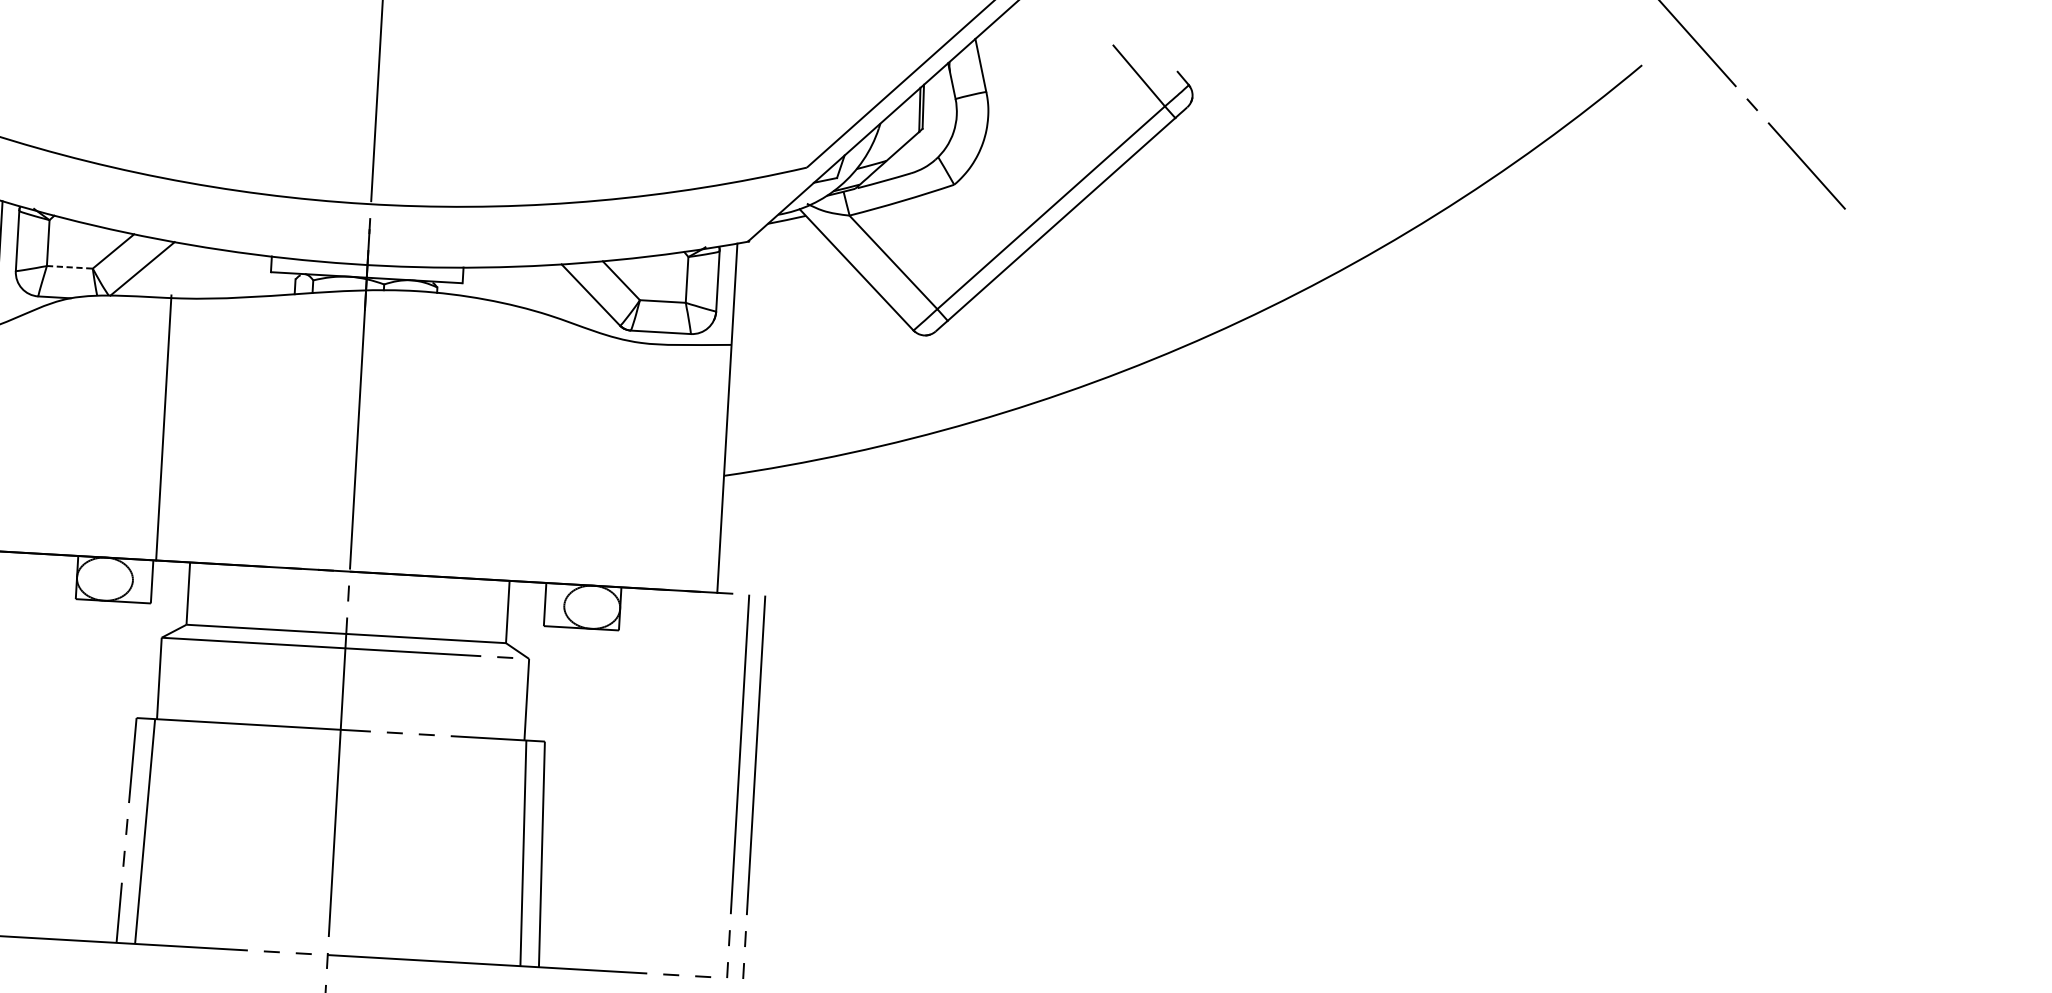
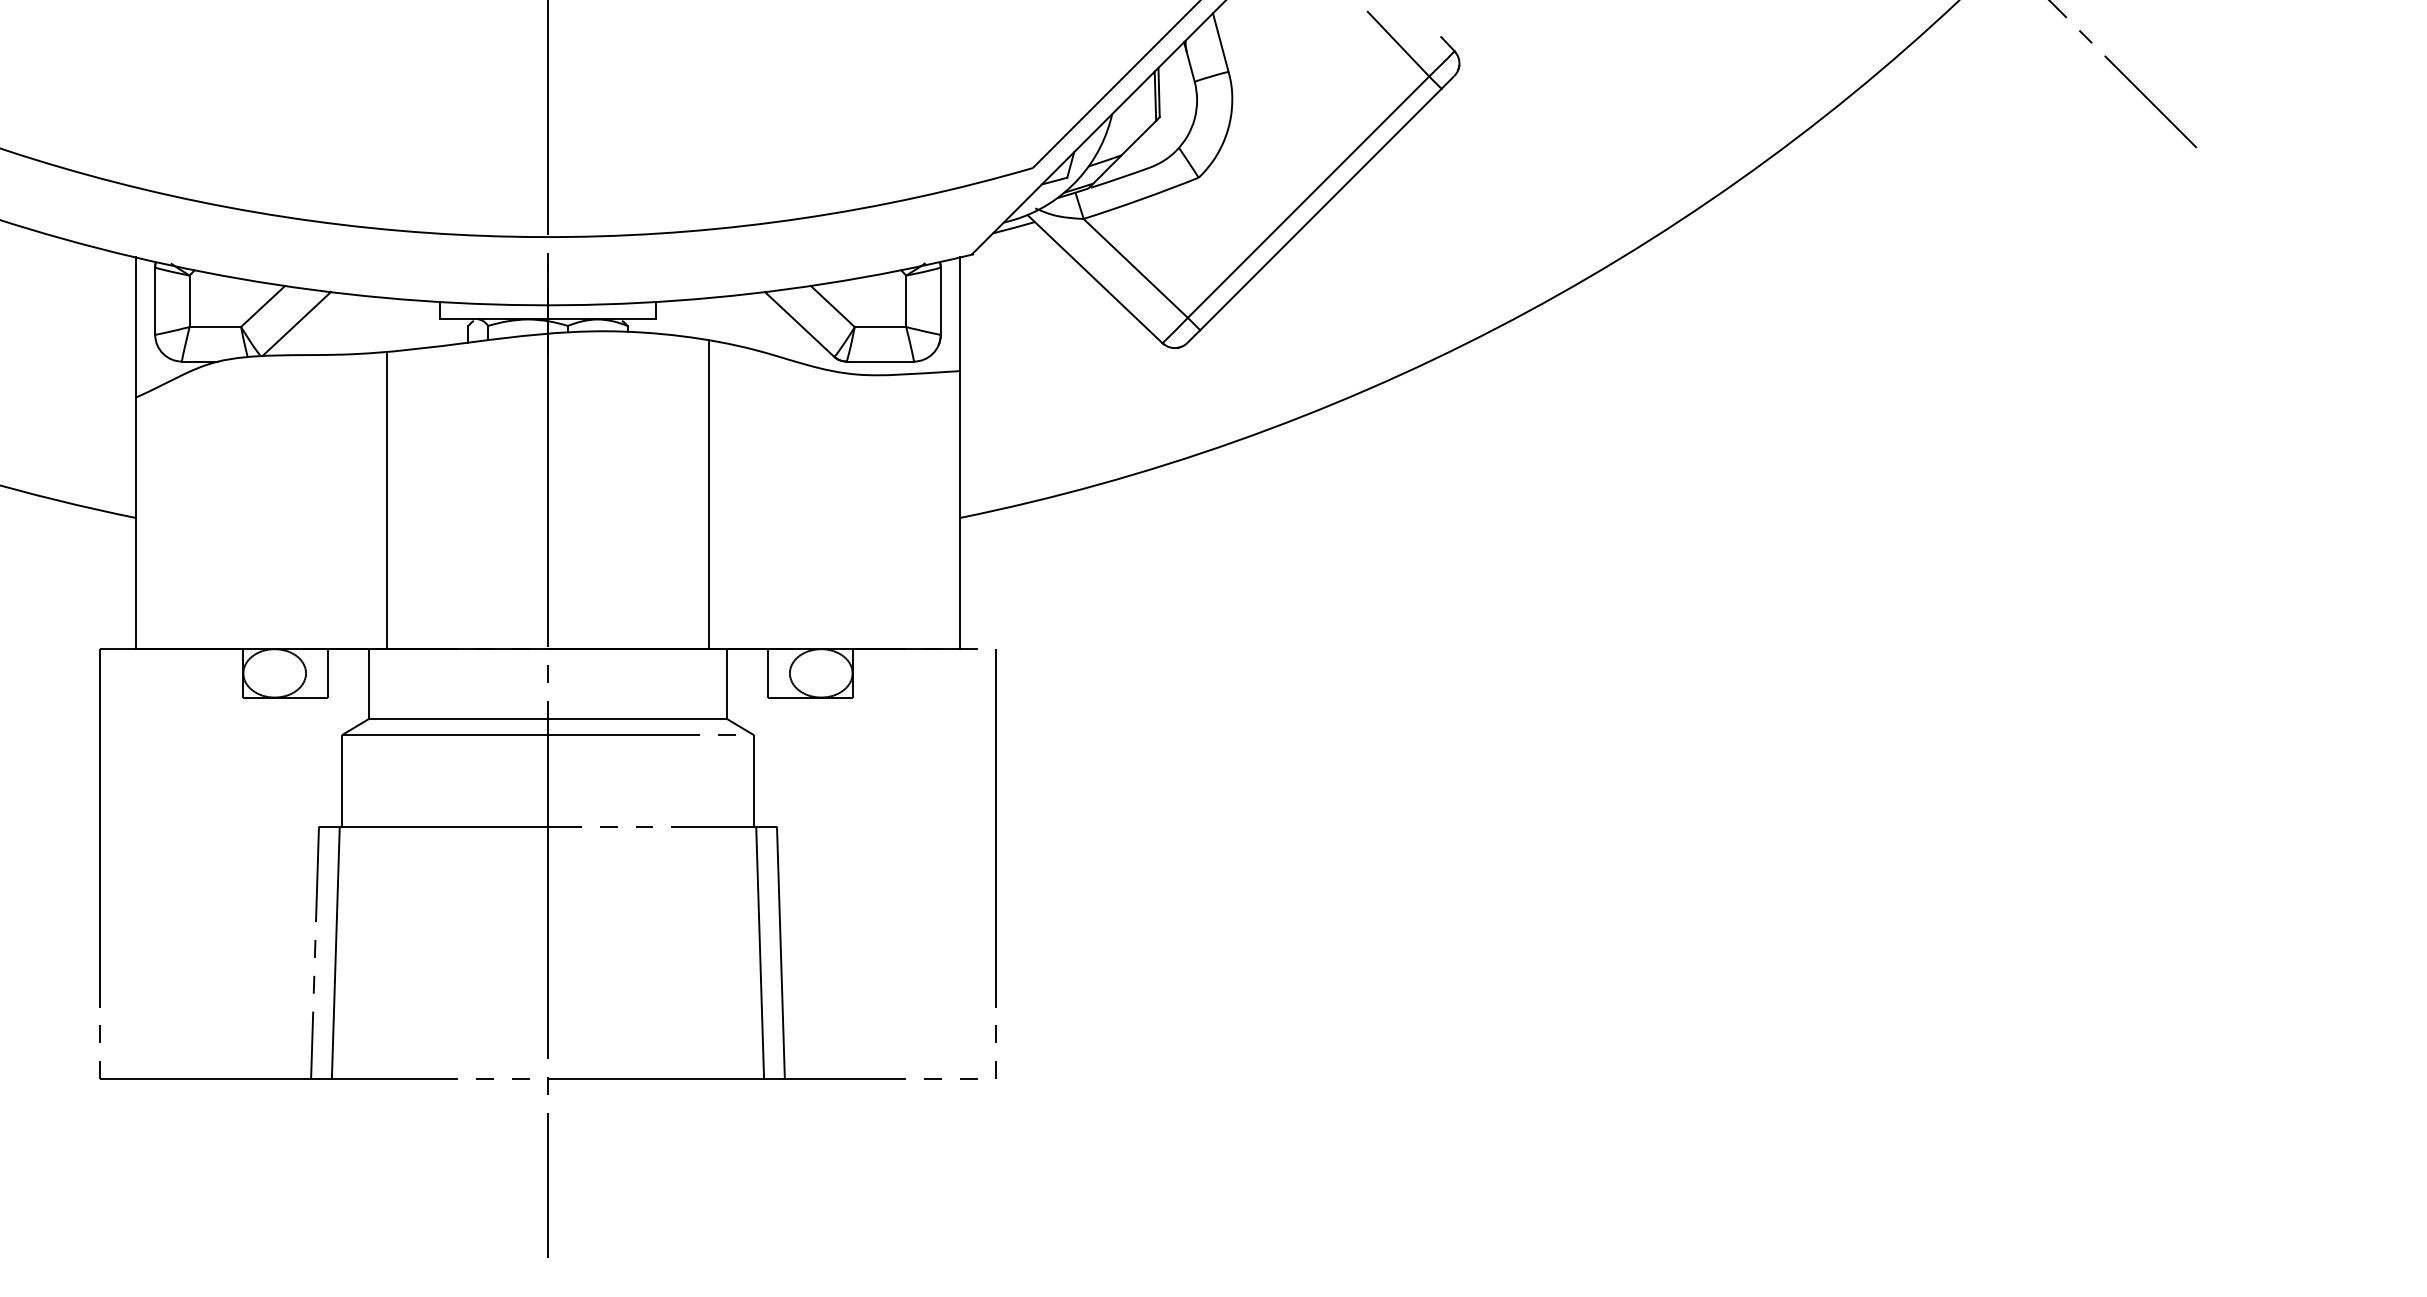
line: (69, 267) -> (215, 327), dashed -> solid
line: (163, 427) -> (386, 500), moved
line: (501, 442) -> (709, 494), added
line: (753, 786) -> (1013, 863), removed

